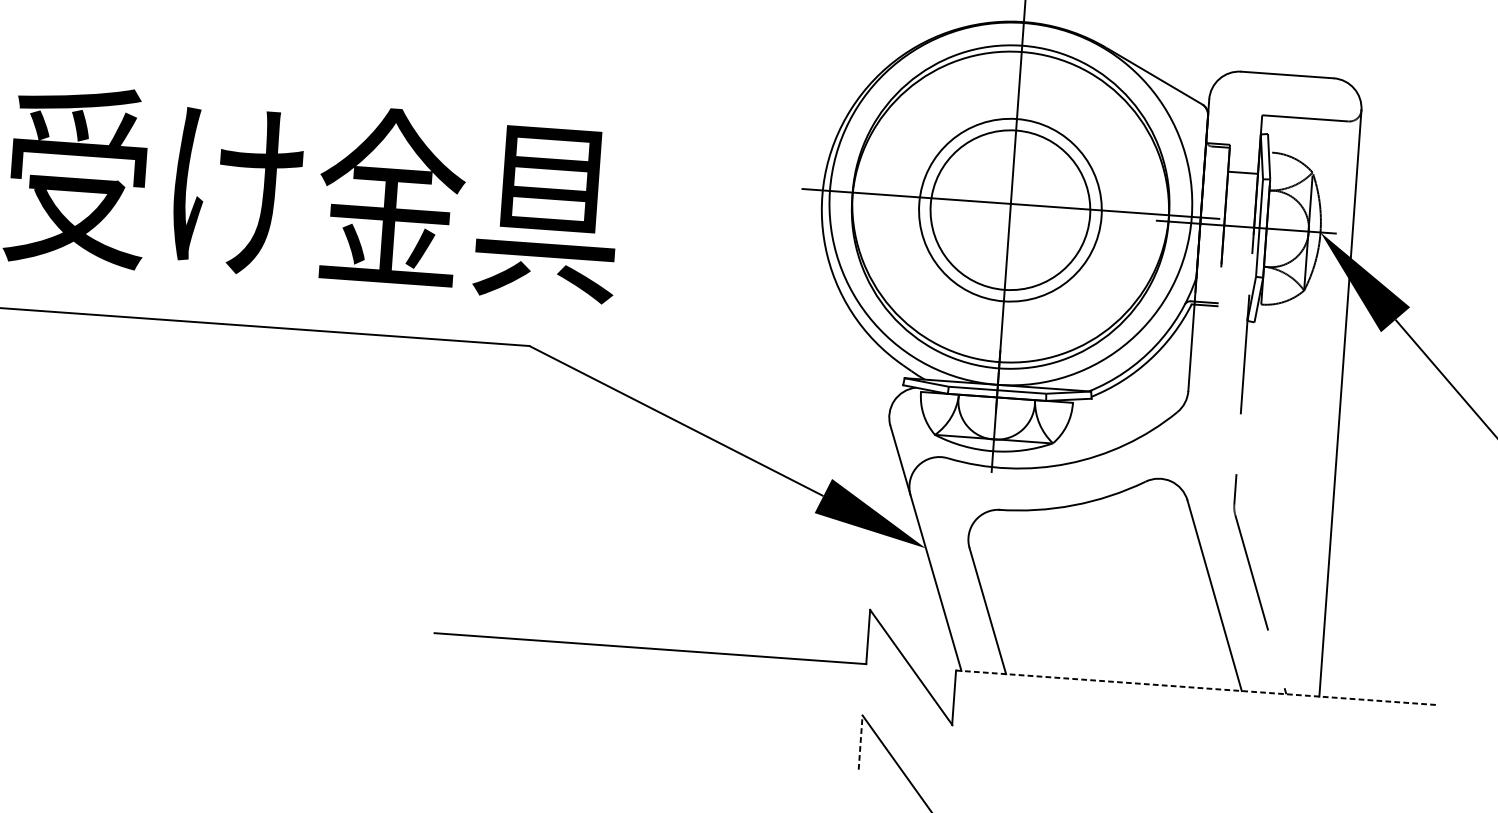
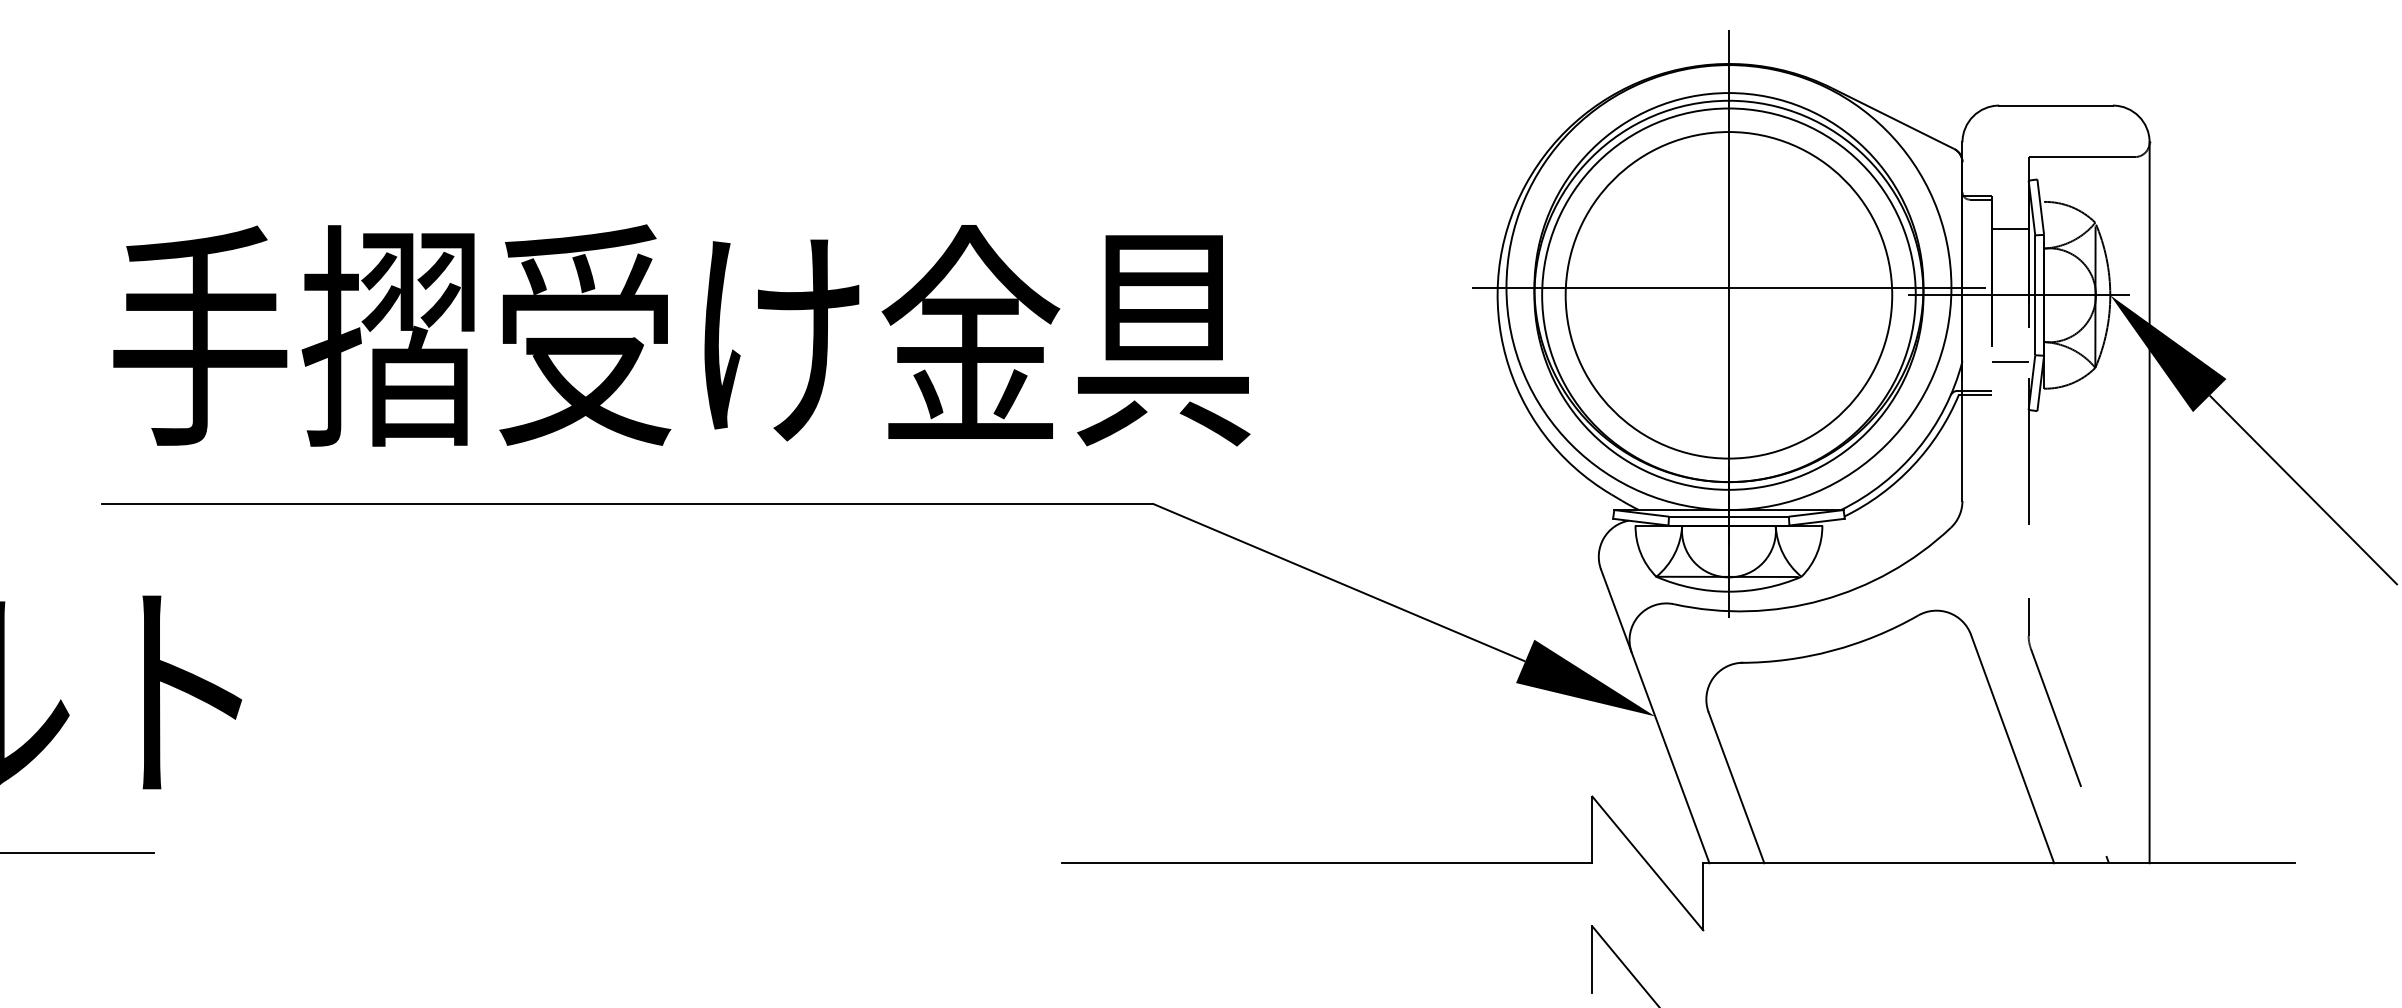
circle: (1010, 210) -> (1728, 295), size x1.67
circle: (1010, 210) -> (1728, 295), size x1.67
line: (1234, 280) -> (2009, 361), added
line: (1196, 687) -> (1998, 863), dashed -> solid
line: (860, 742) -> (1592, 959), dashed -> solid

